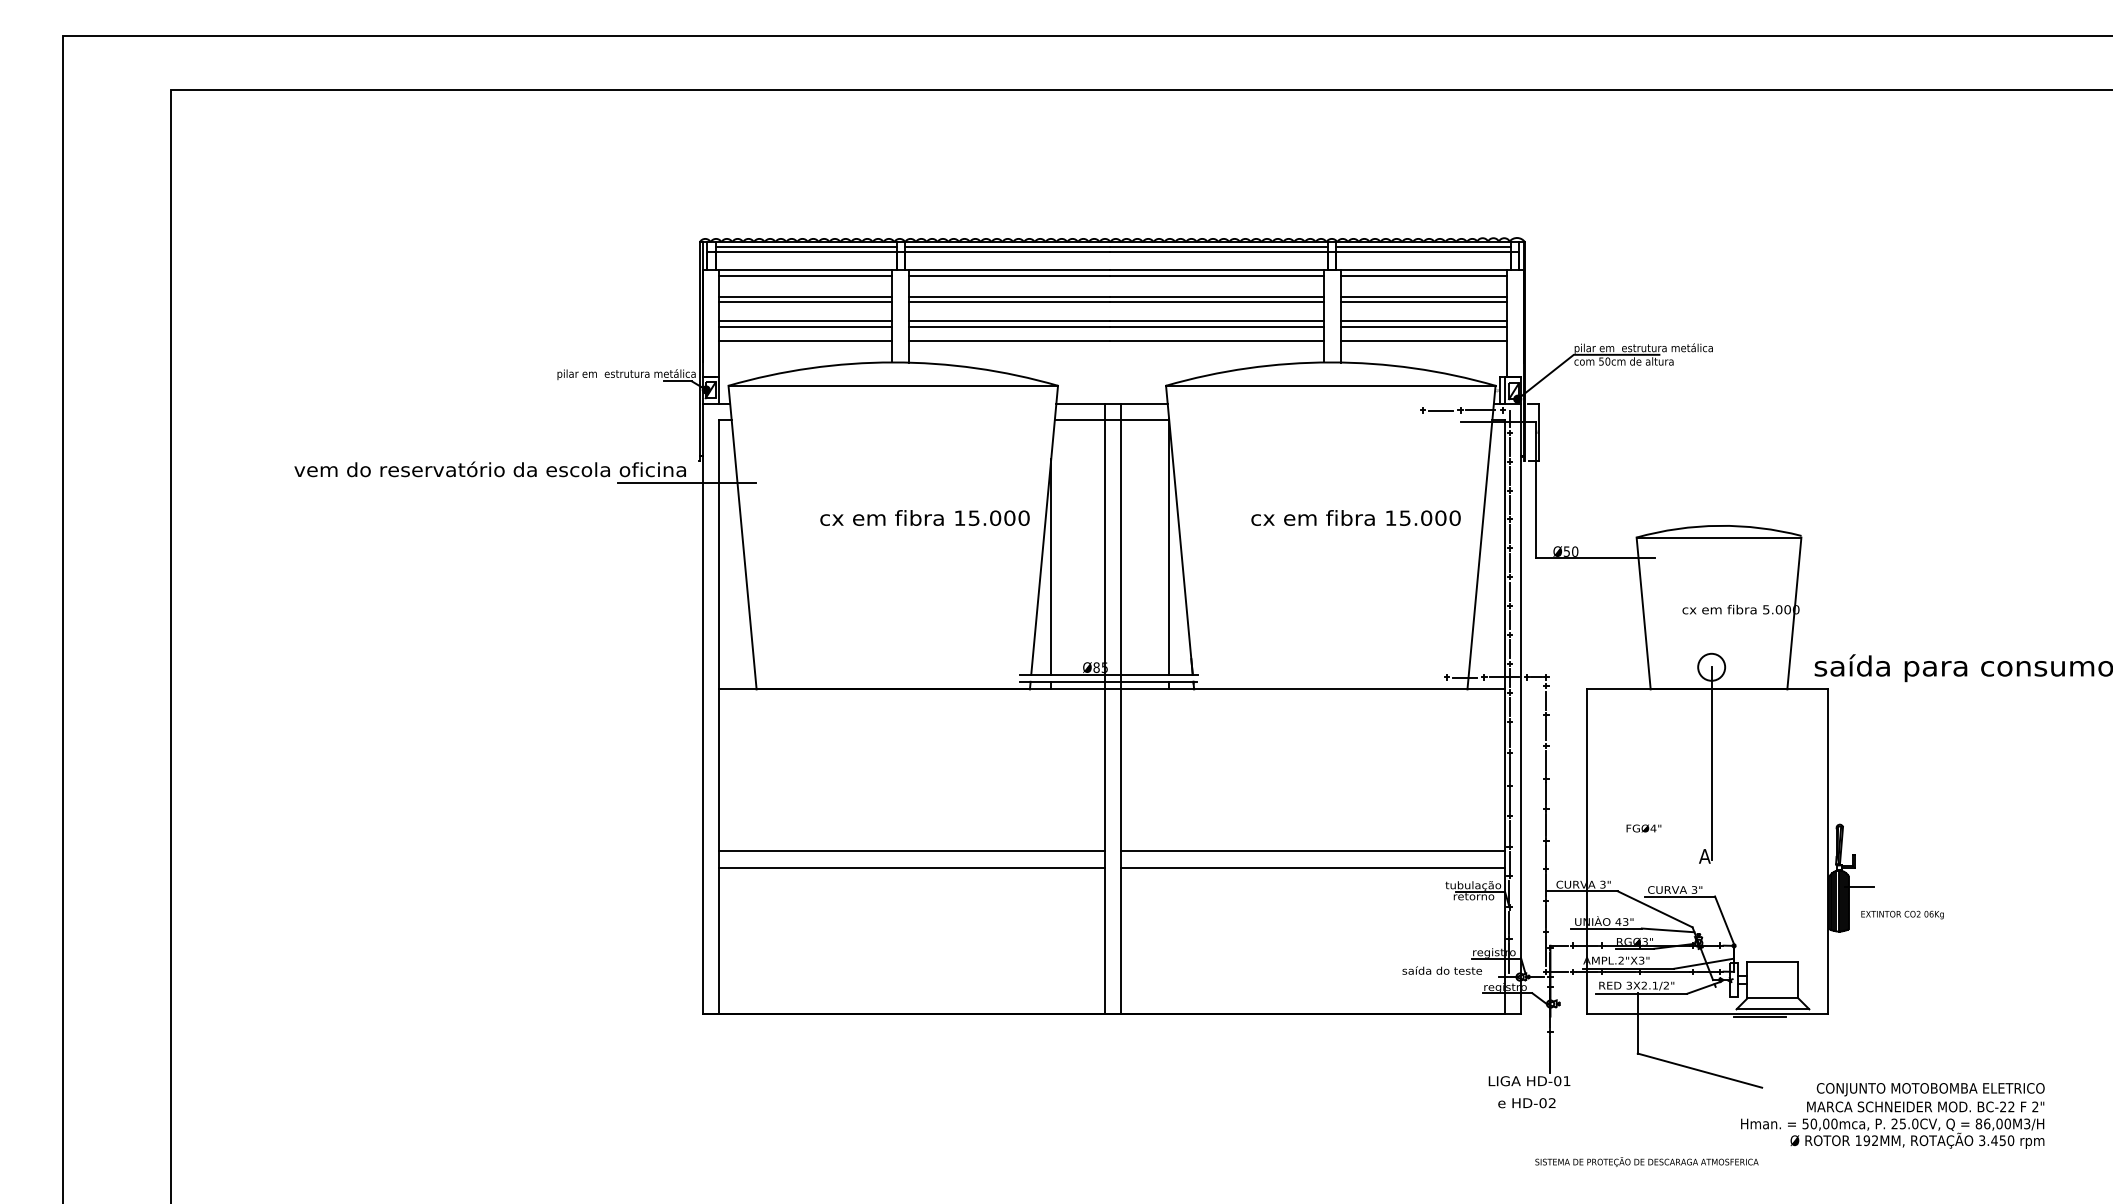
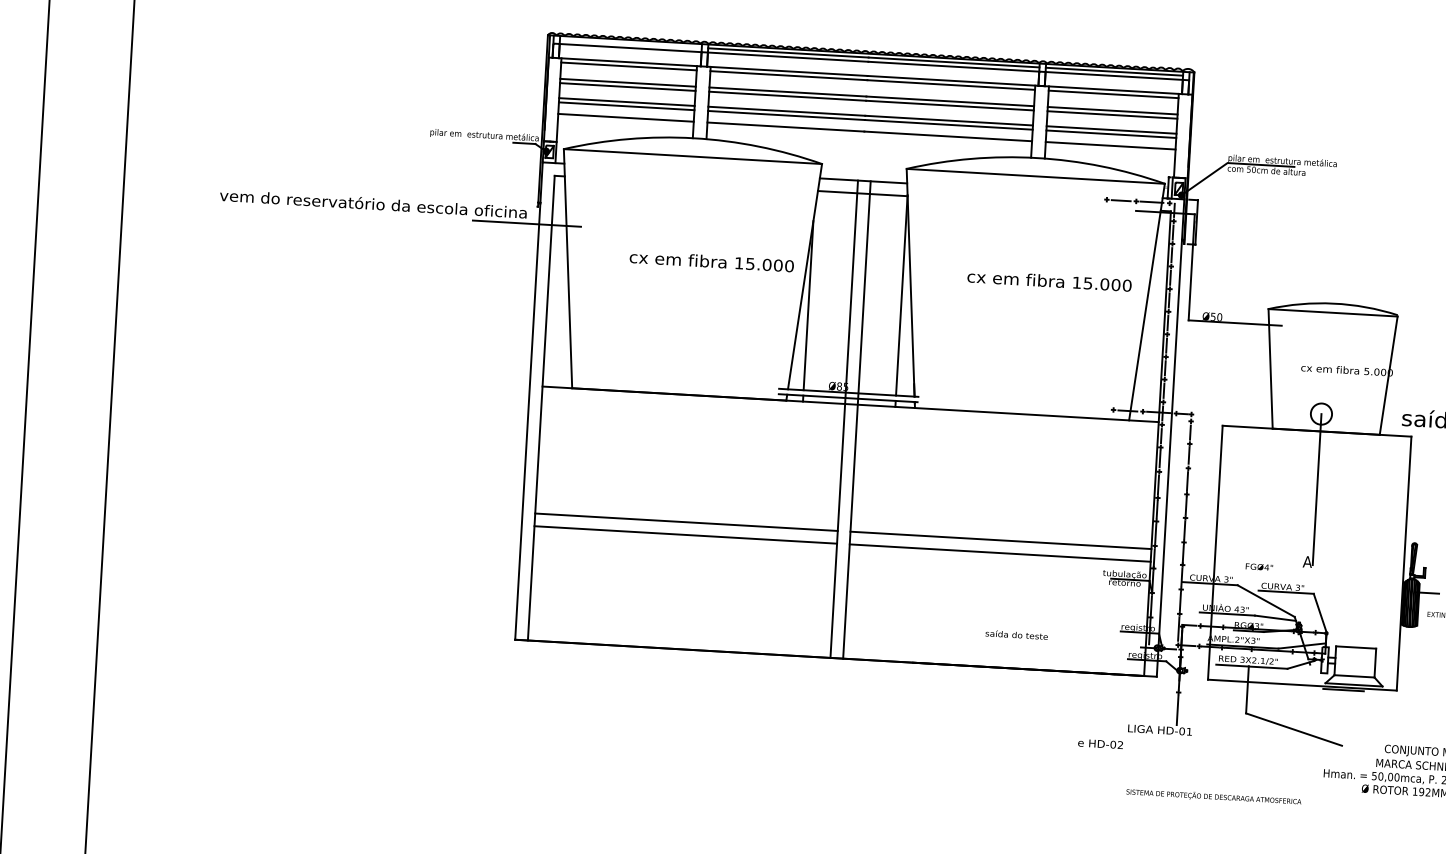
line: (805, 246) -> (630, 43), removed
text: (1643, 828) -> (1259, 567), moved
text: (1441, 970) -> (1016, 634), moved
text: (1526, 1103) -> (1100, 744), moved
text: (1646, 1161) -> (1213, 796), moved

